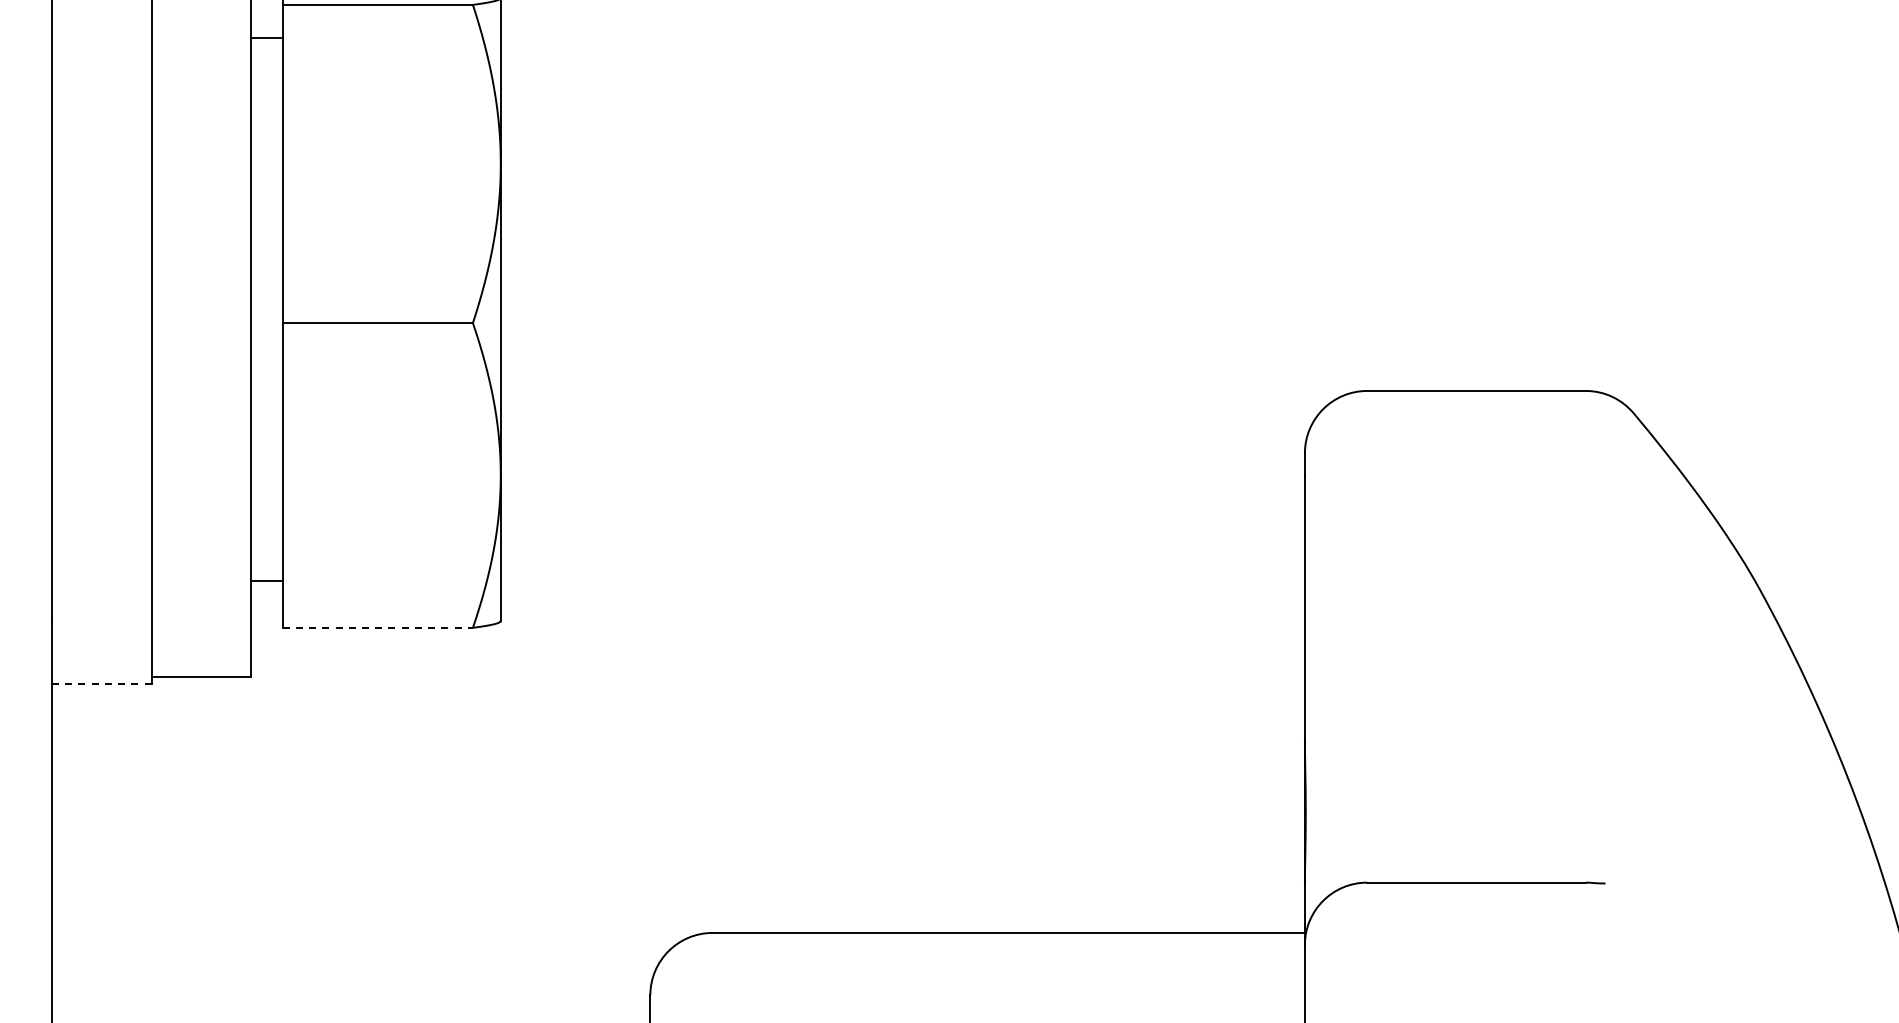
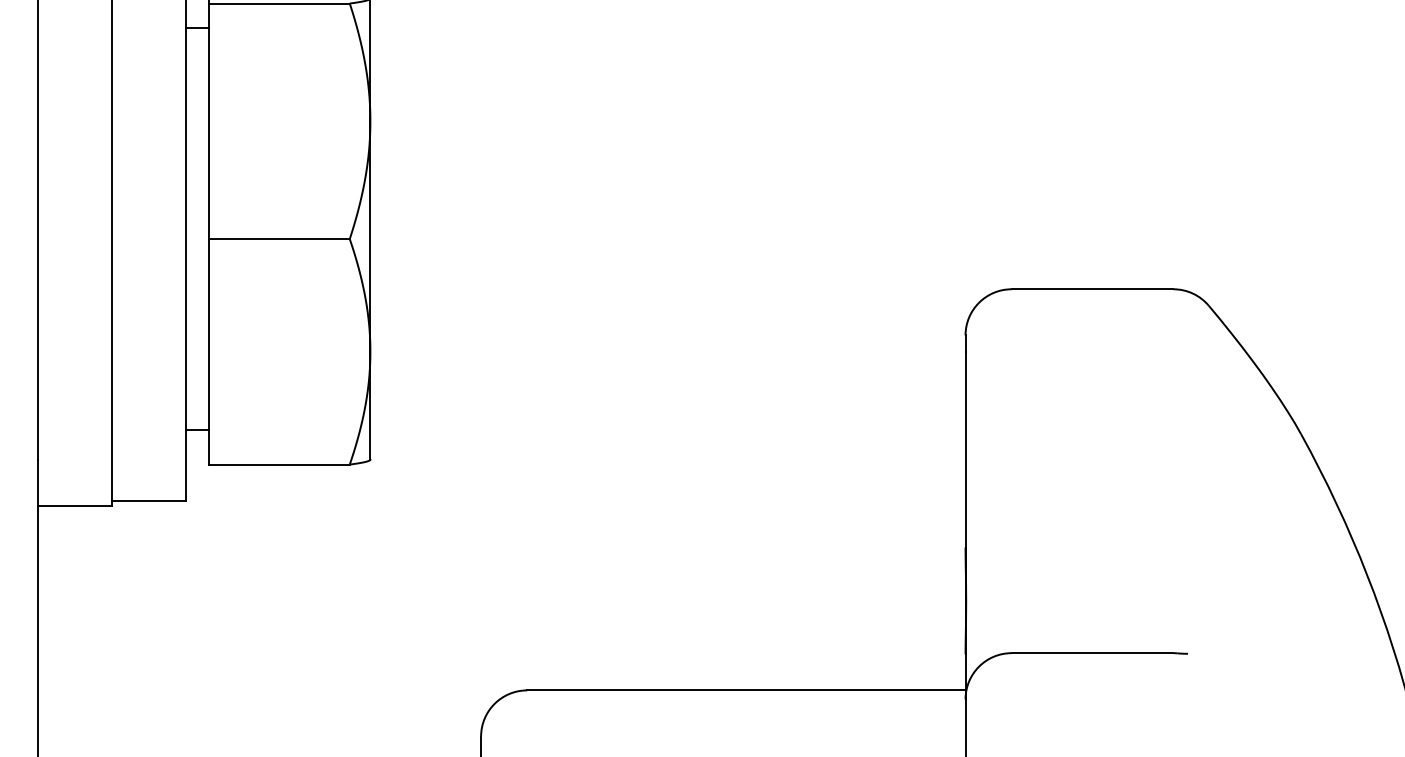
line: (378, 627) -> (279, 464), dashed -> solid
line: (101, 683) -> (74, 505), dashed -> solid

